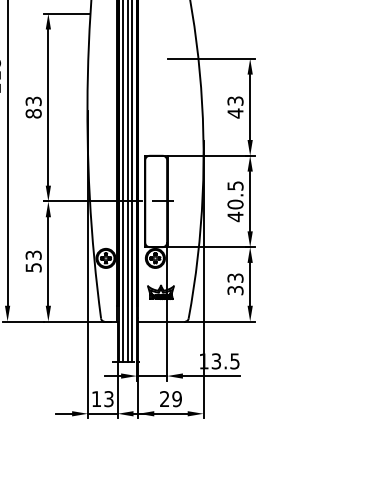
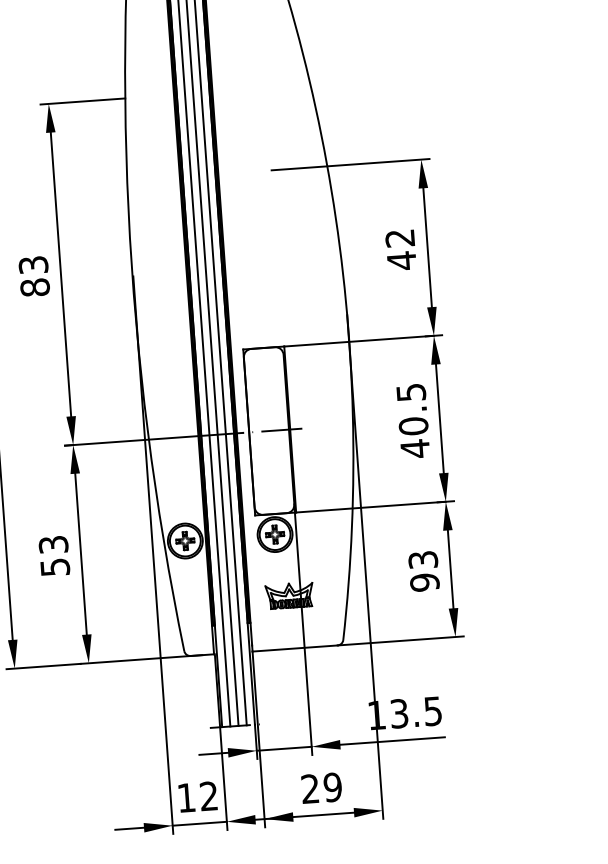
text: (235, 100) -> (400, 237), 43 -> 42
text: (235, 290) -> (424, 582), 33 -> 93
text: (108, 399) -> (208, 797), 13 -> 12

